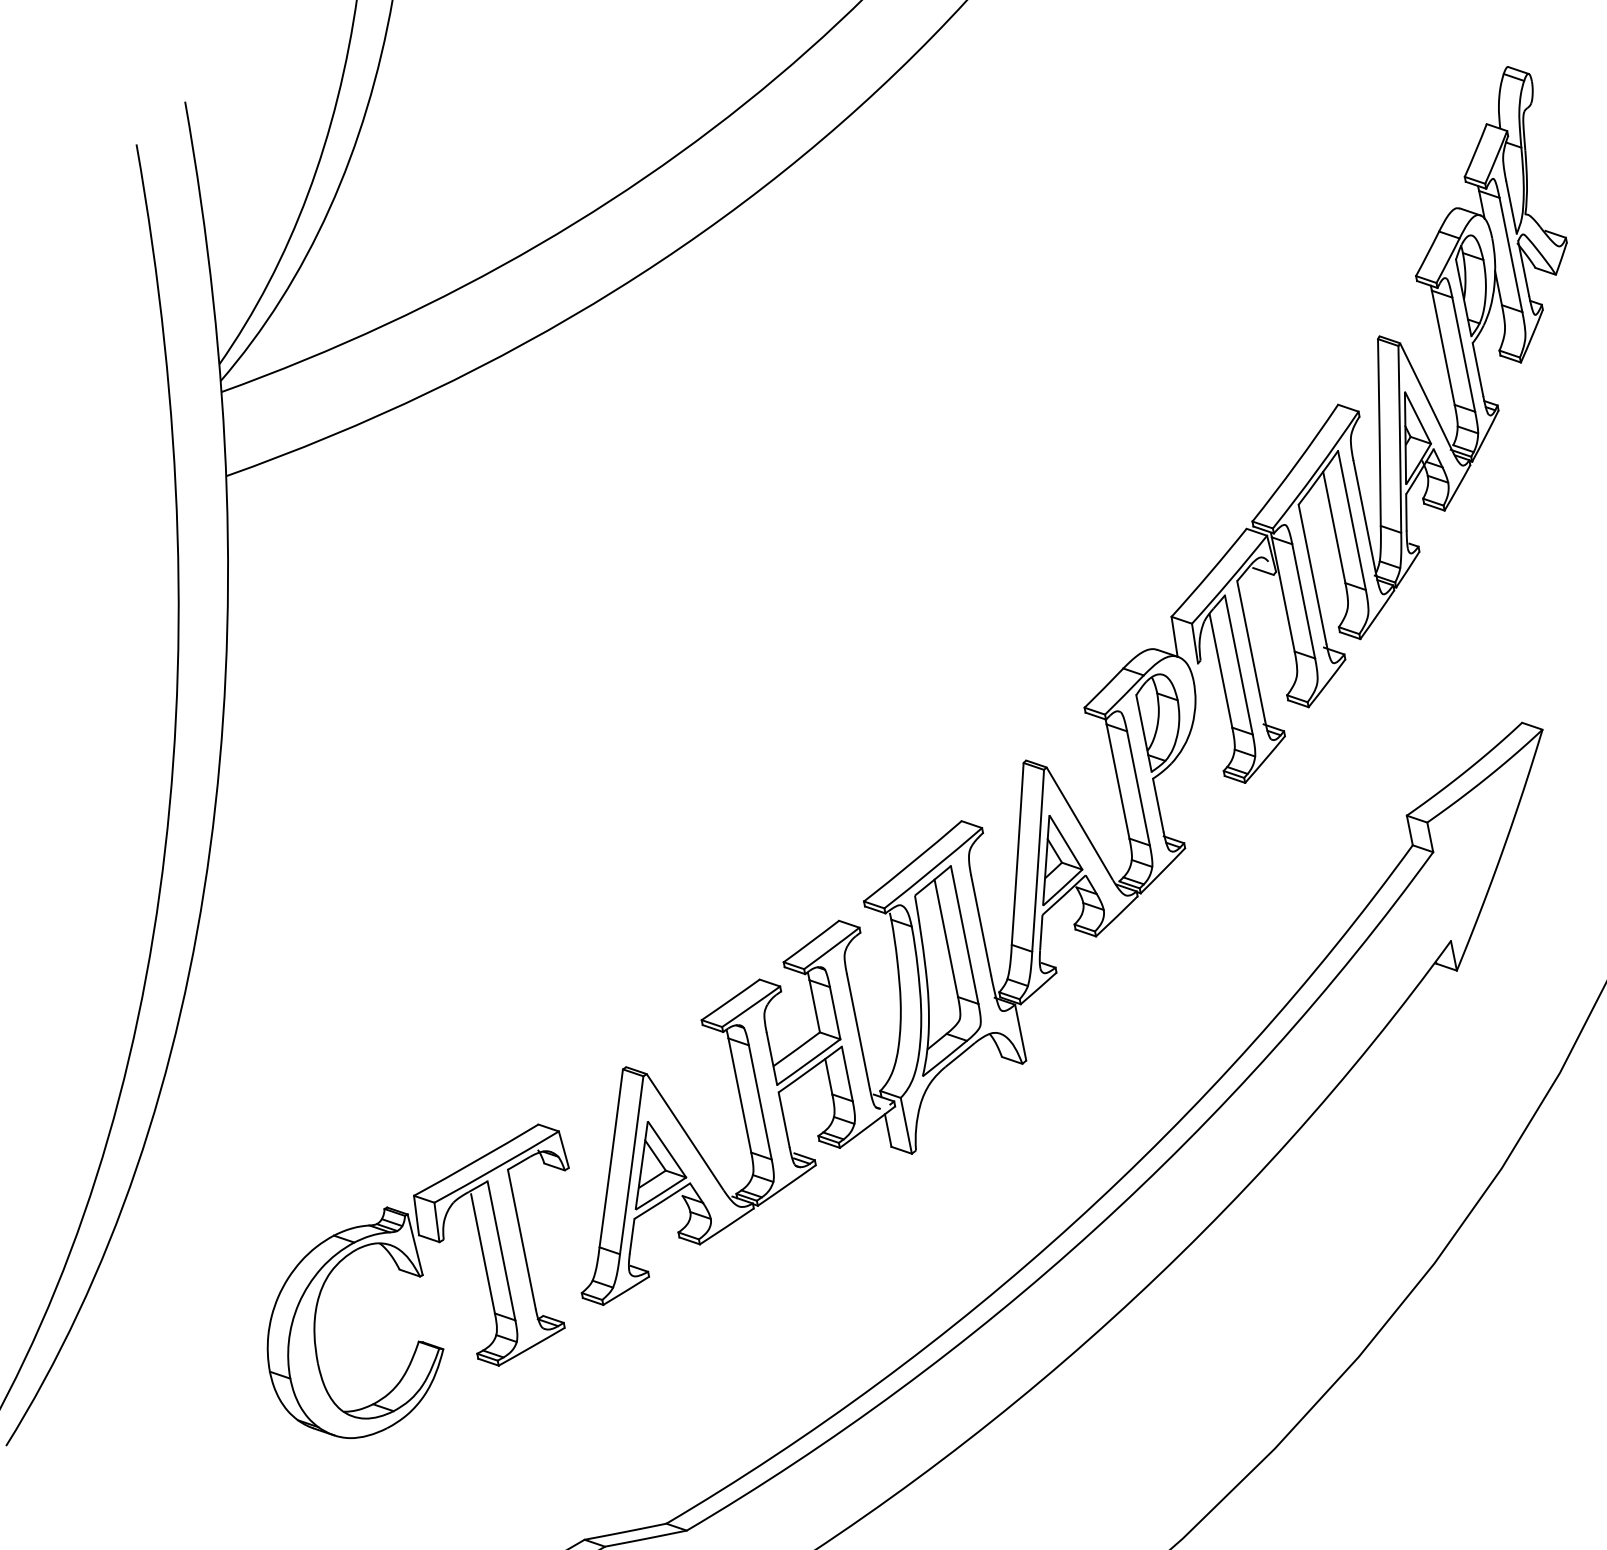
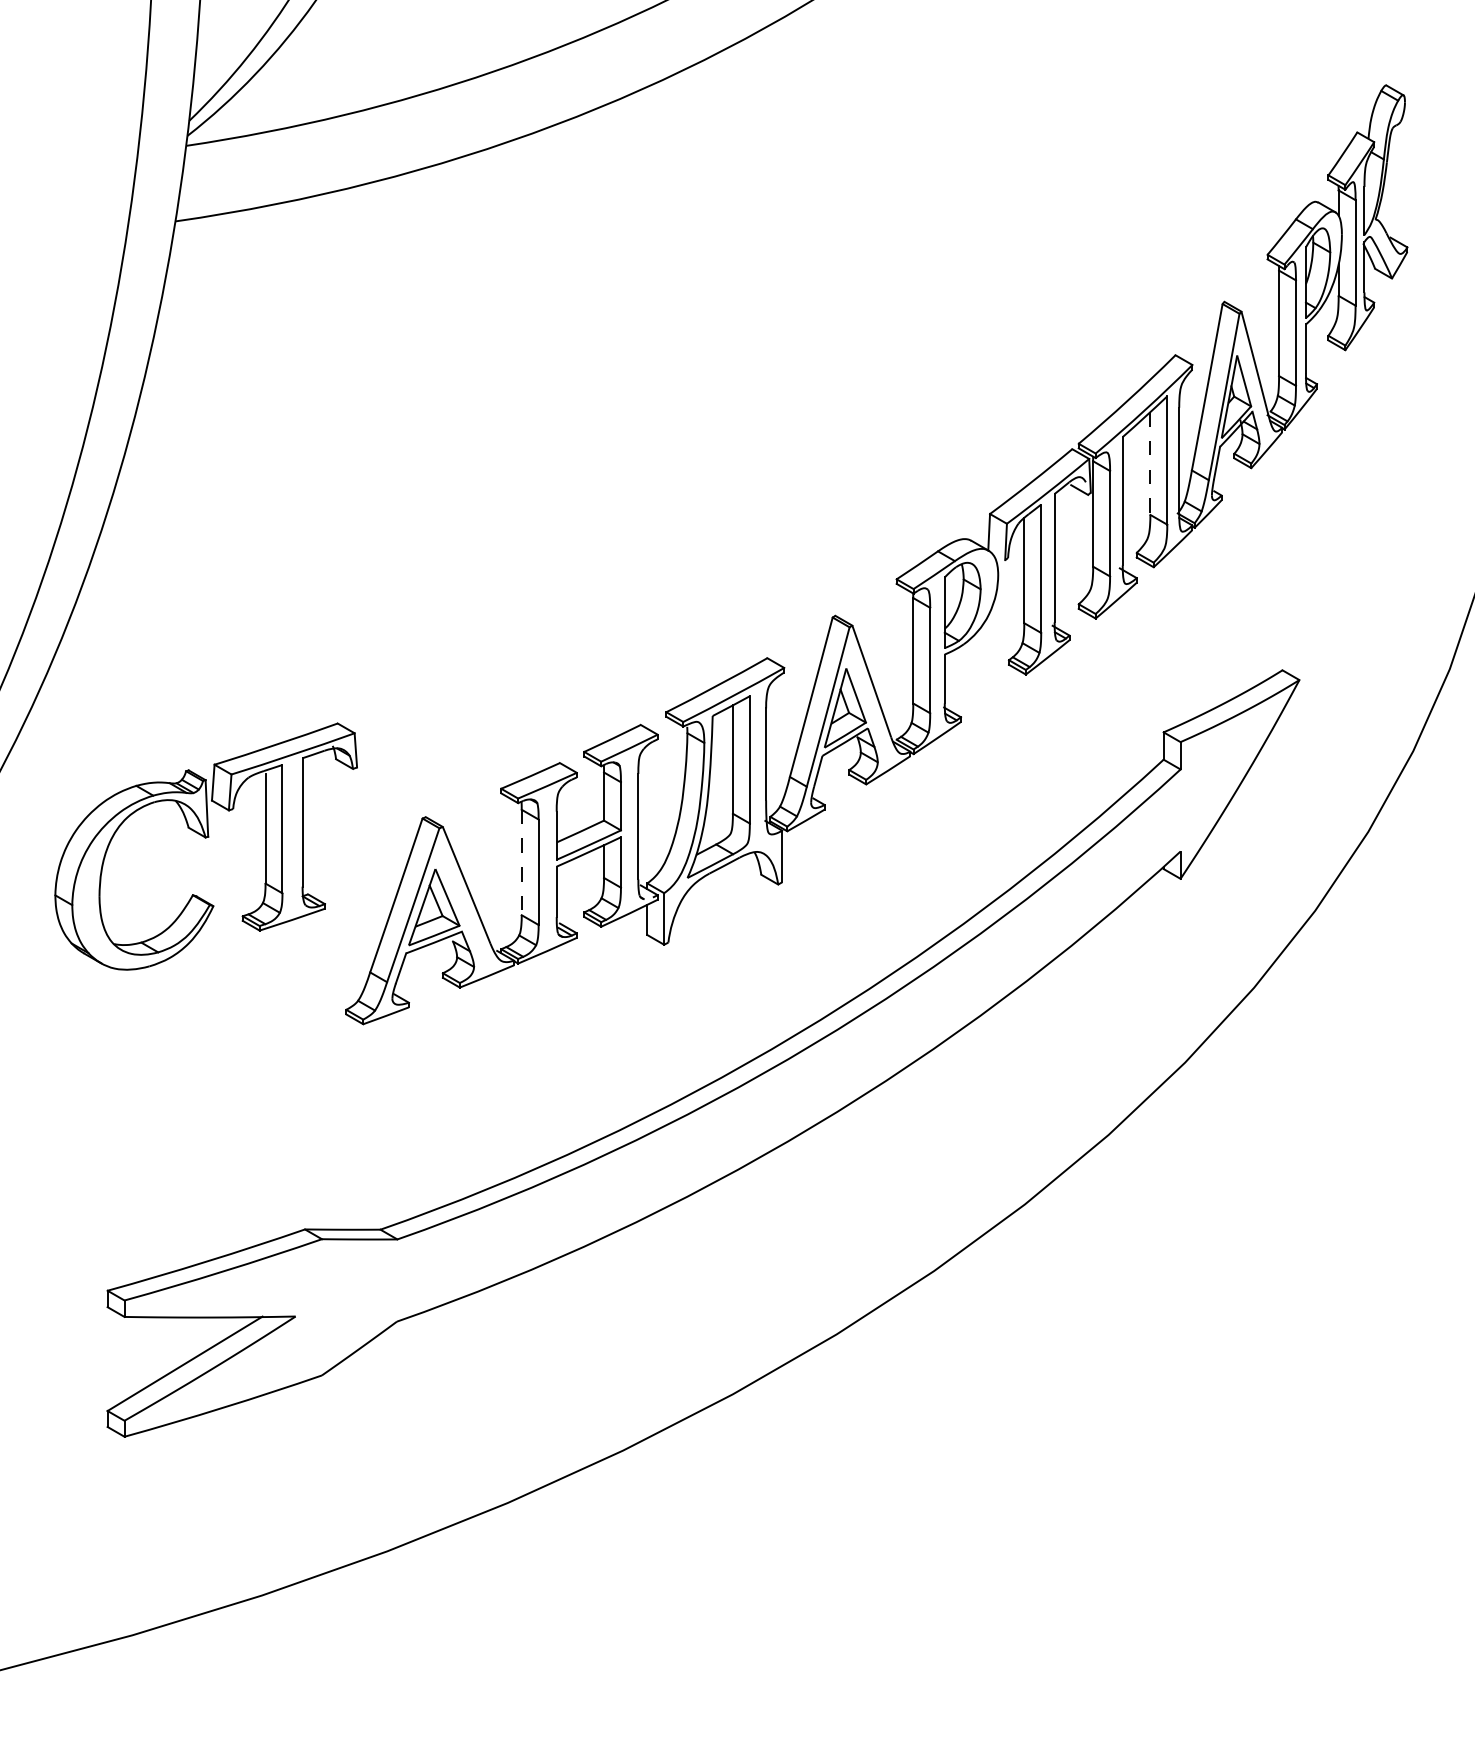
line: (1334, 528) -> (1150, 464), solid -> dashed
line: (739, 1095) -> (521, 862), solid -> dashed
part: (420, 1277) -> (205, 838), moved

